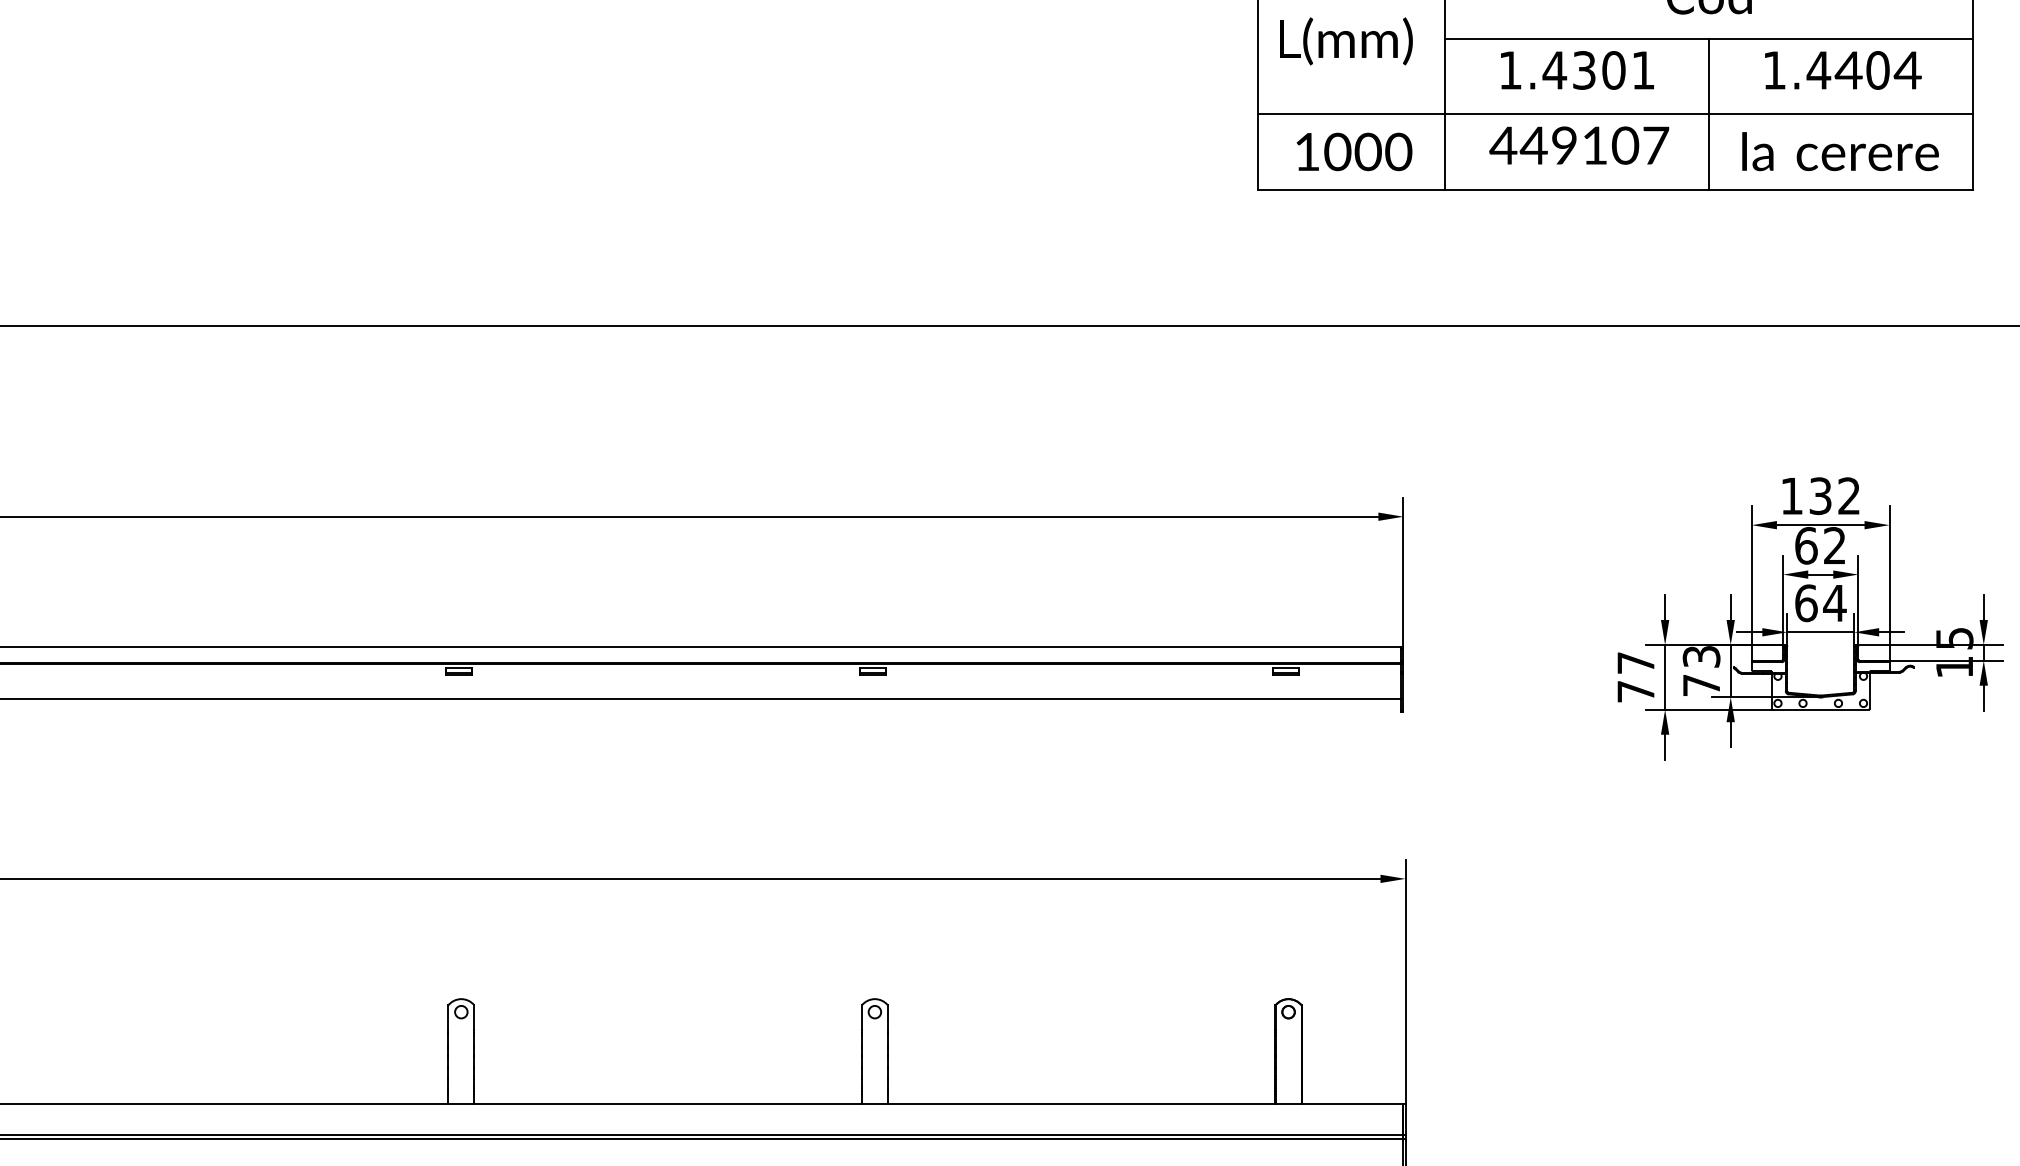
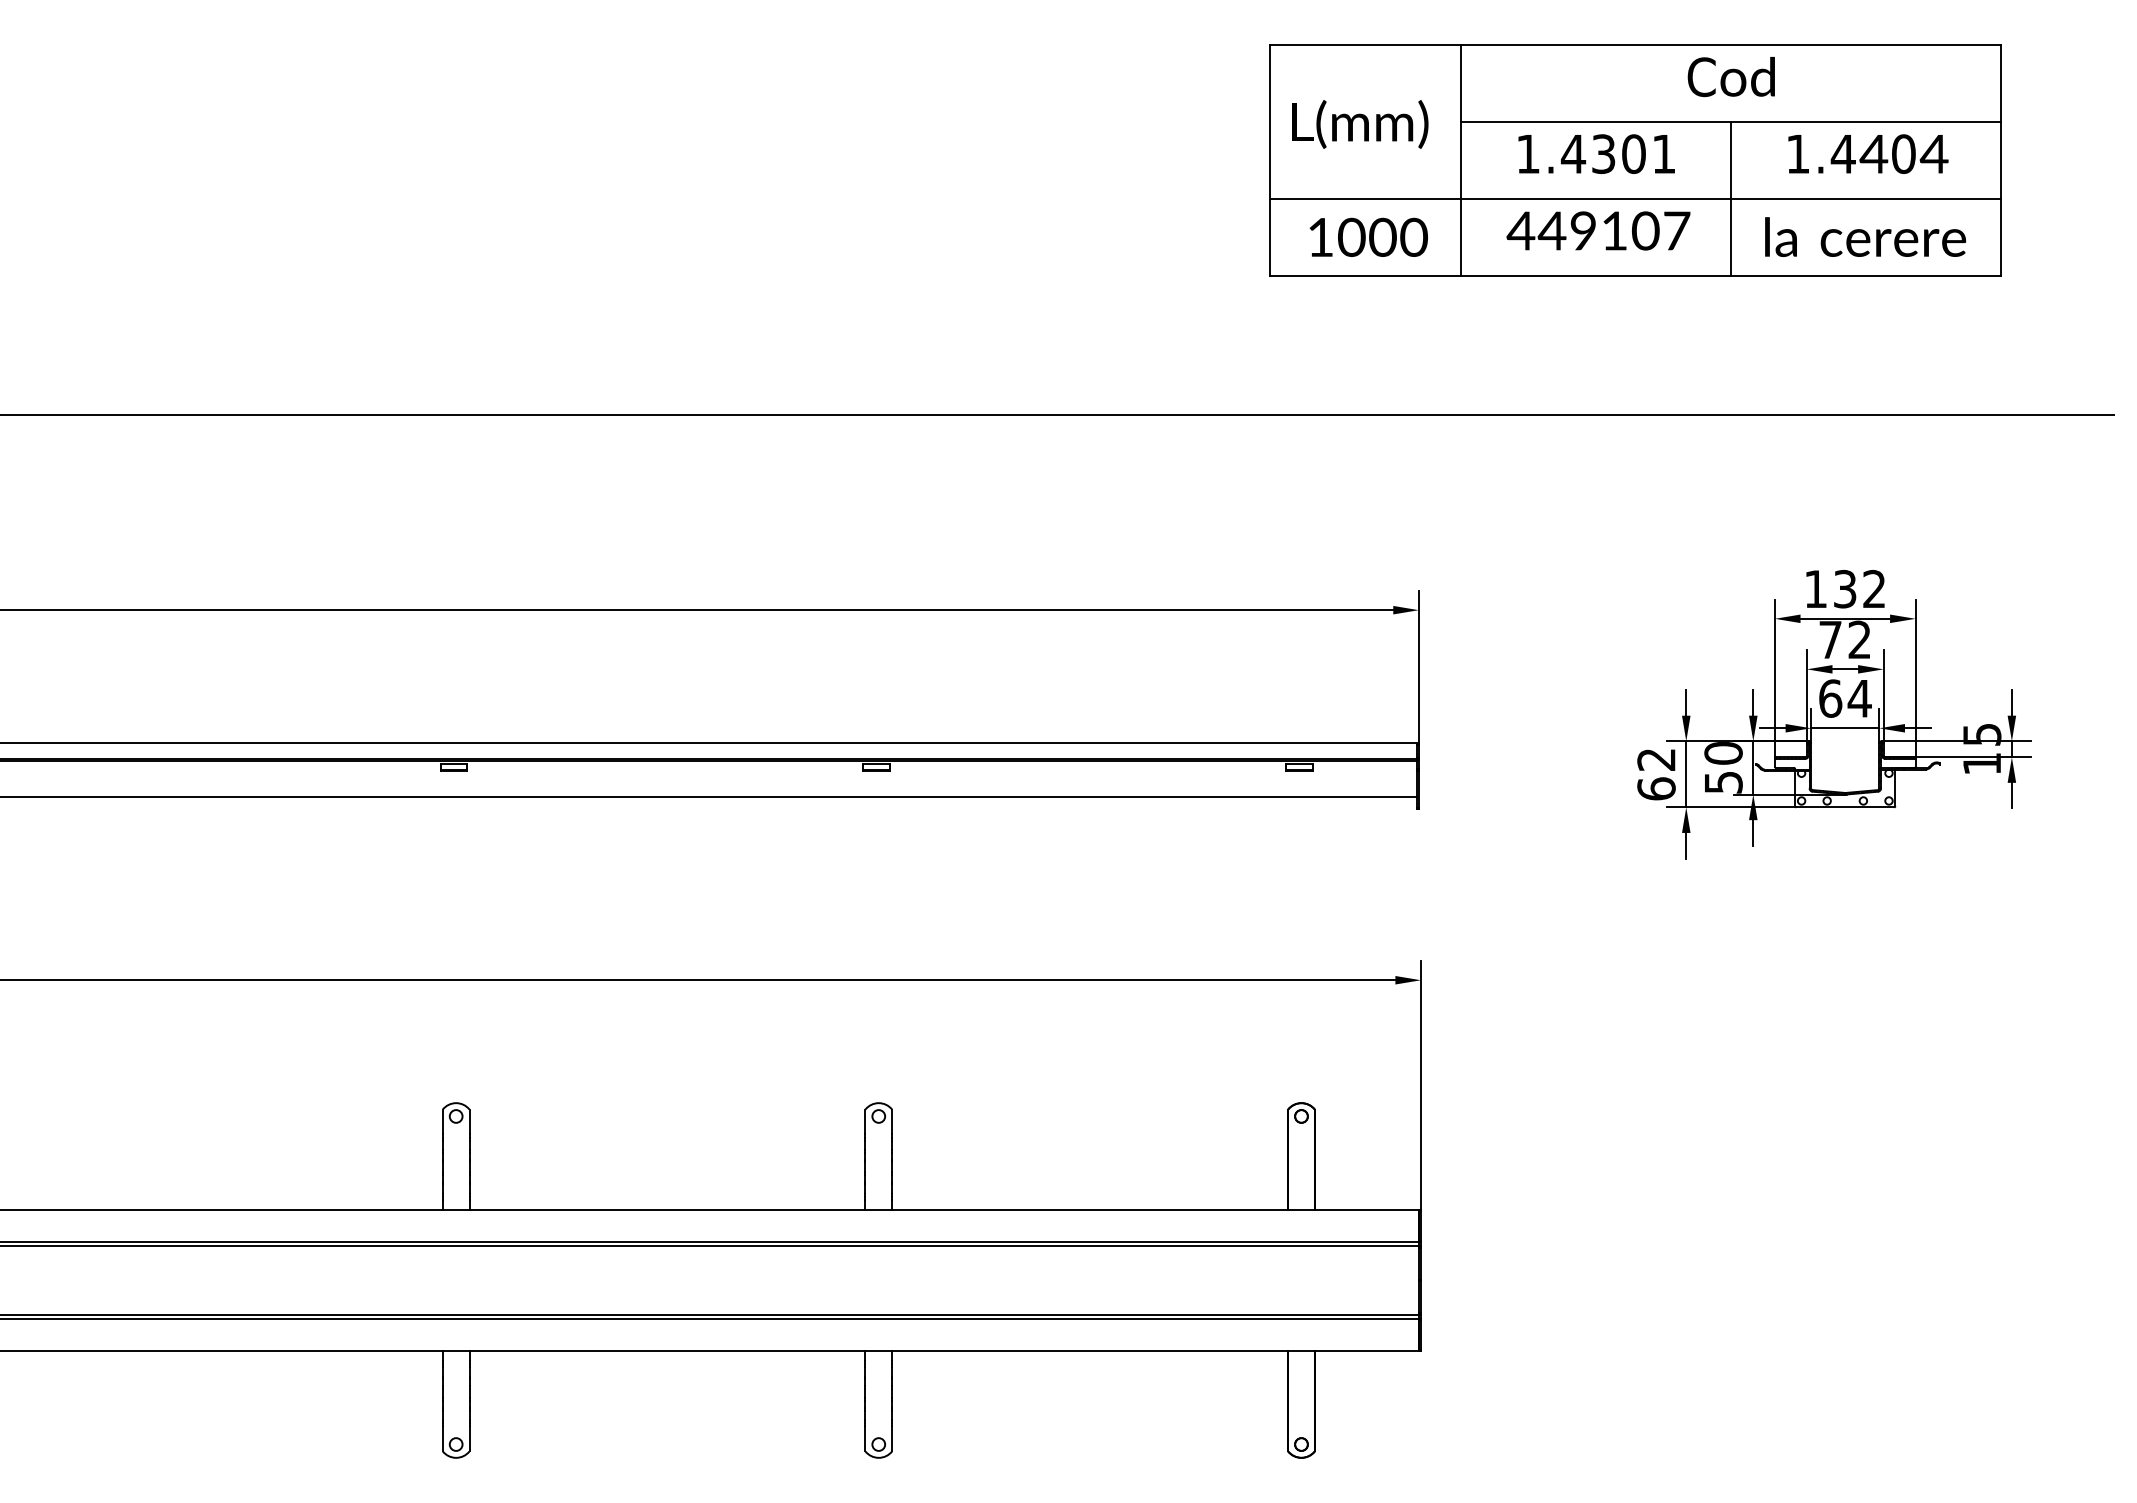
text: (1806, 545) -> (1830, 639), 62 -> 72
text: (1701, 670) -> (1723, 767), 73 -> 50
text: (1635, 677) -> (1656, 774), 77 -> 62

